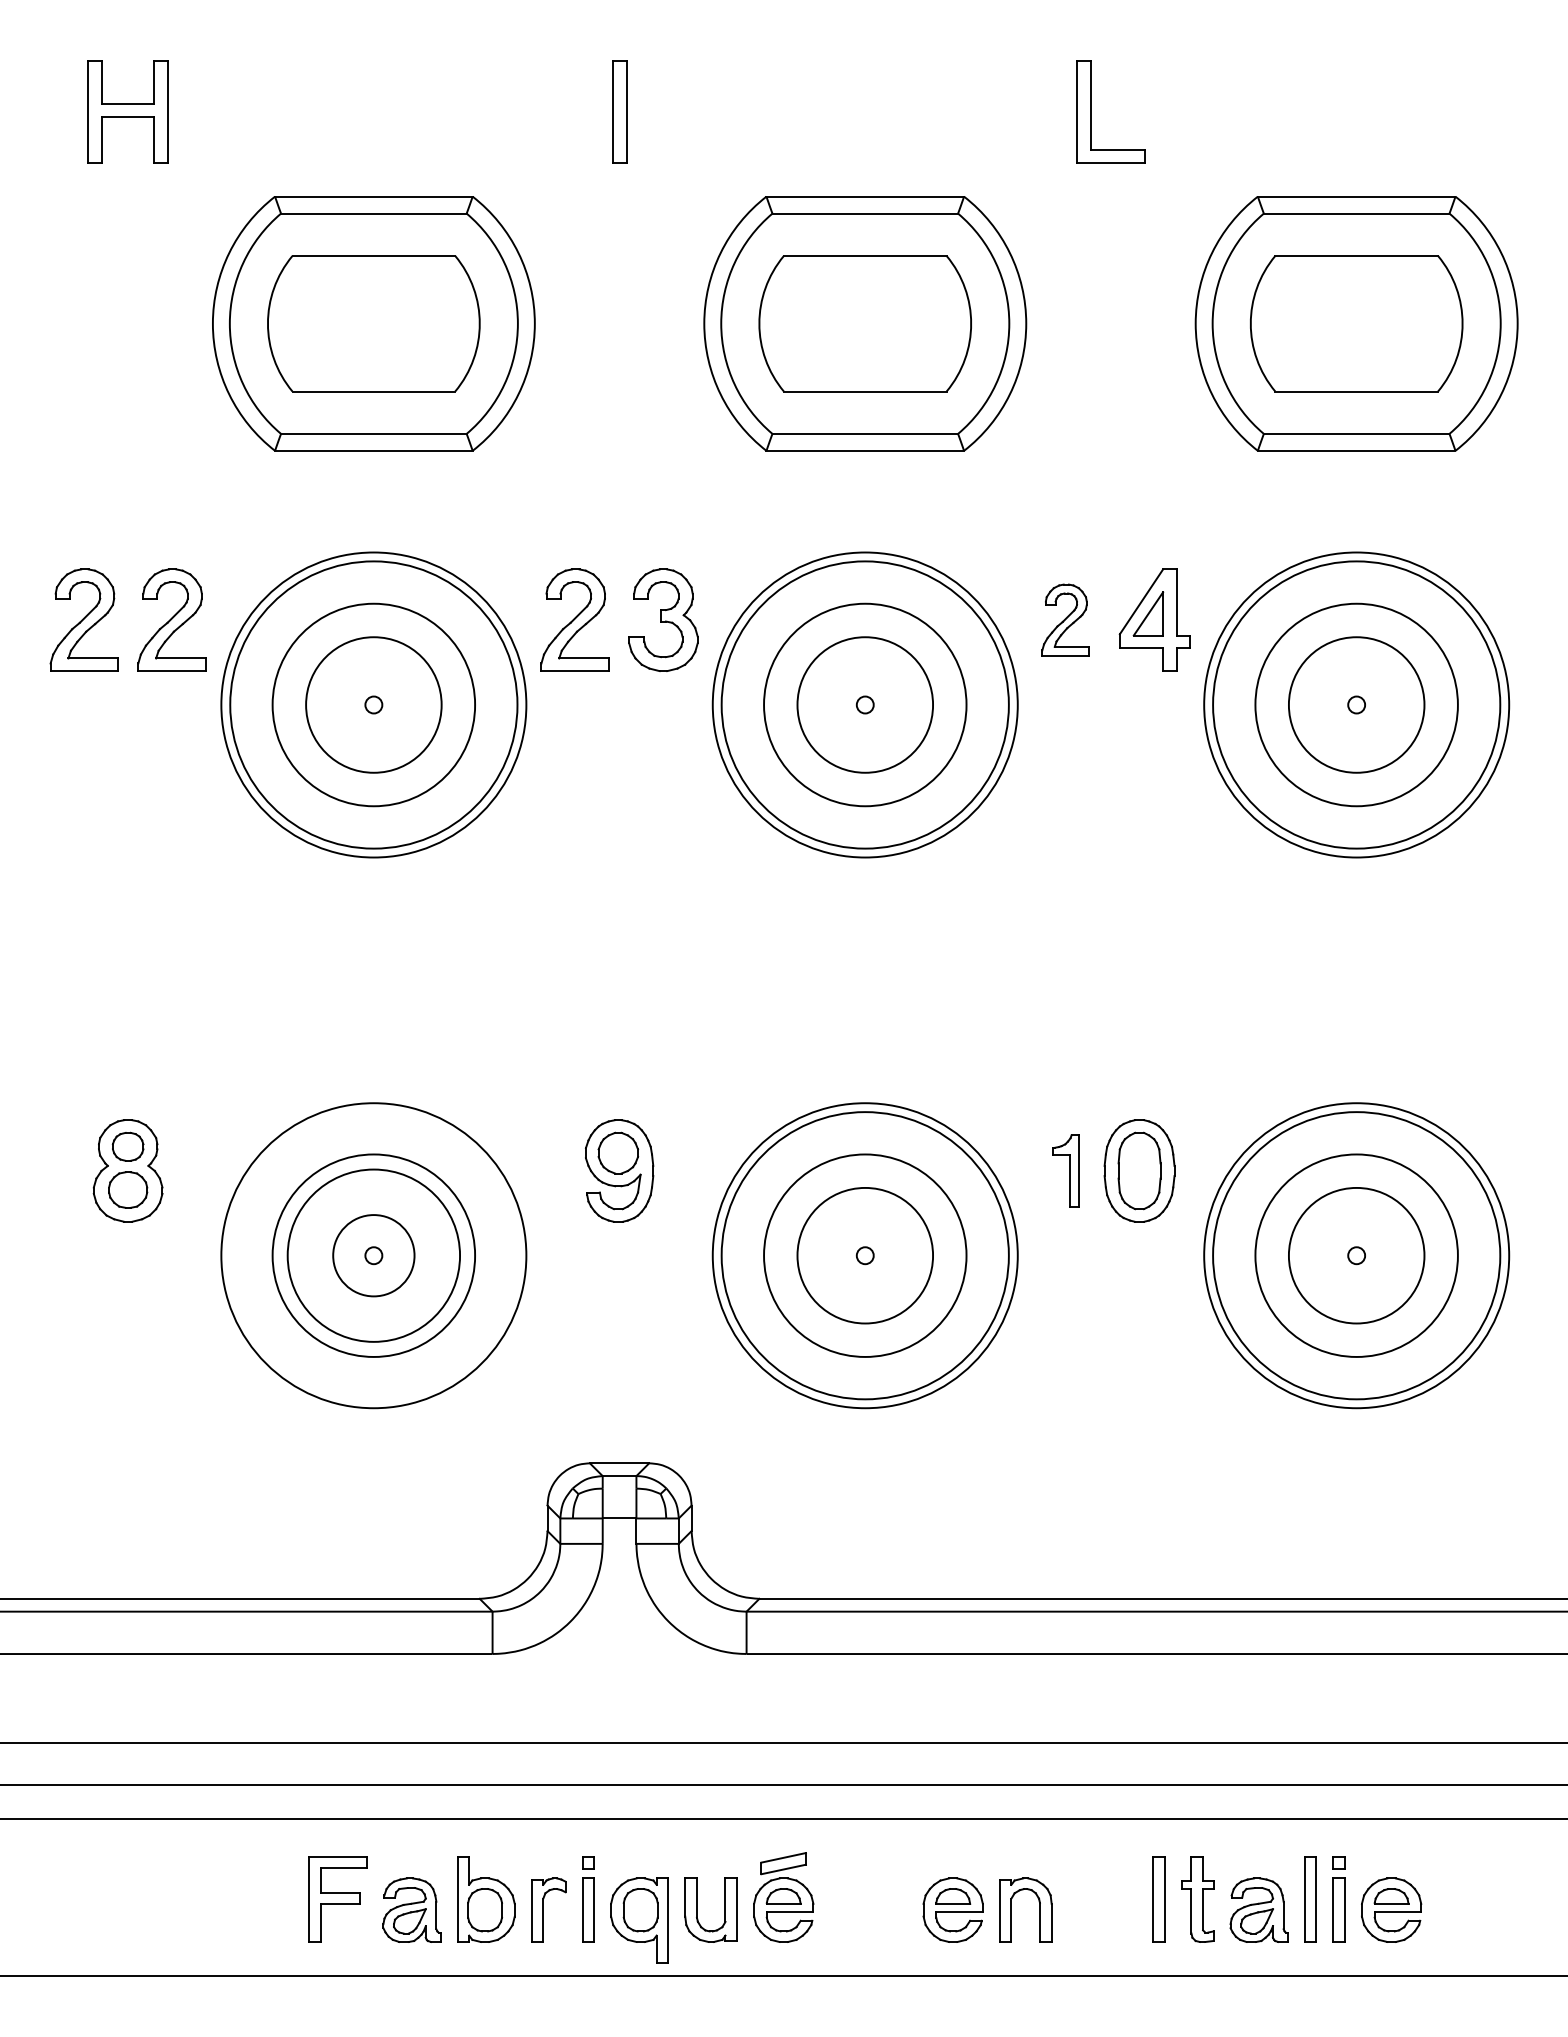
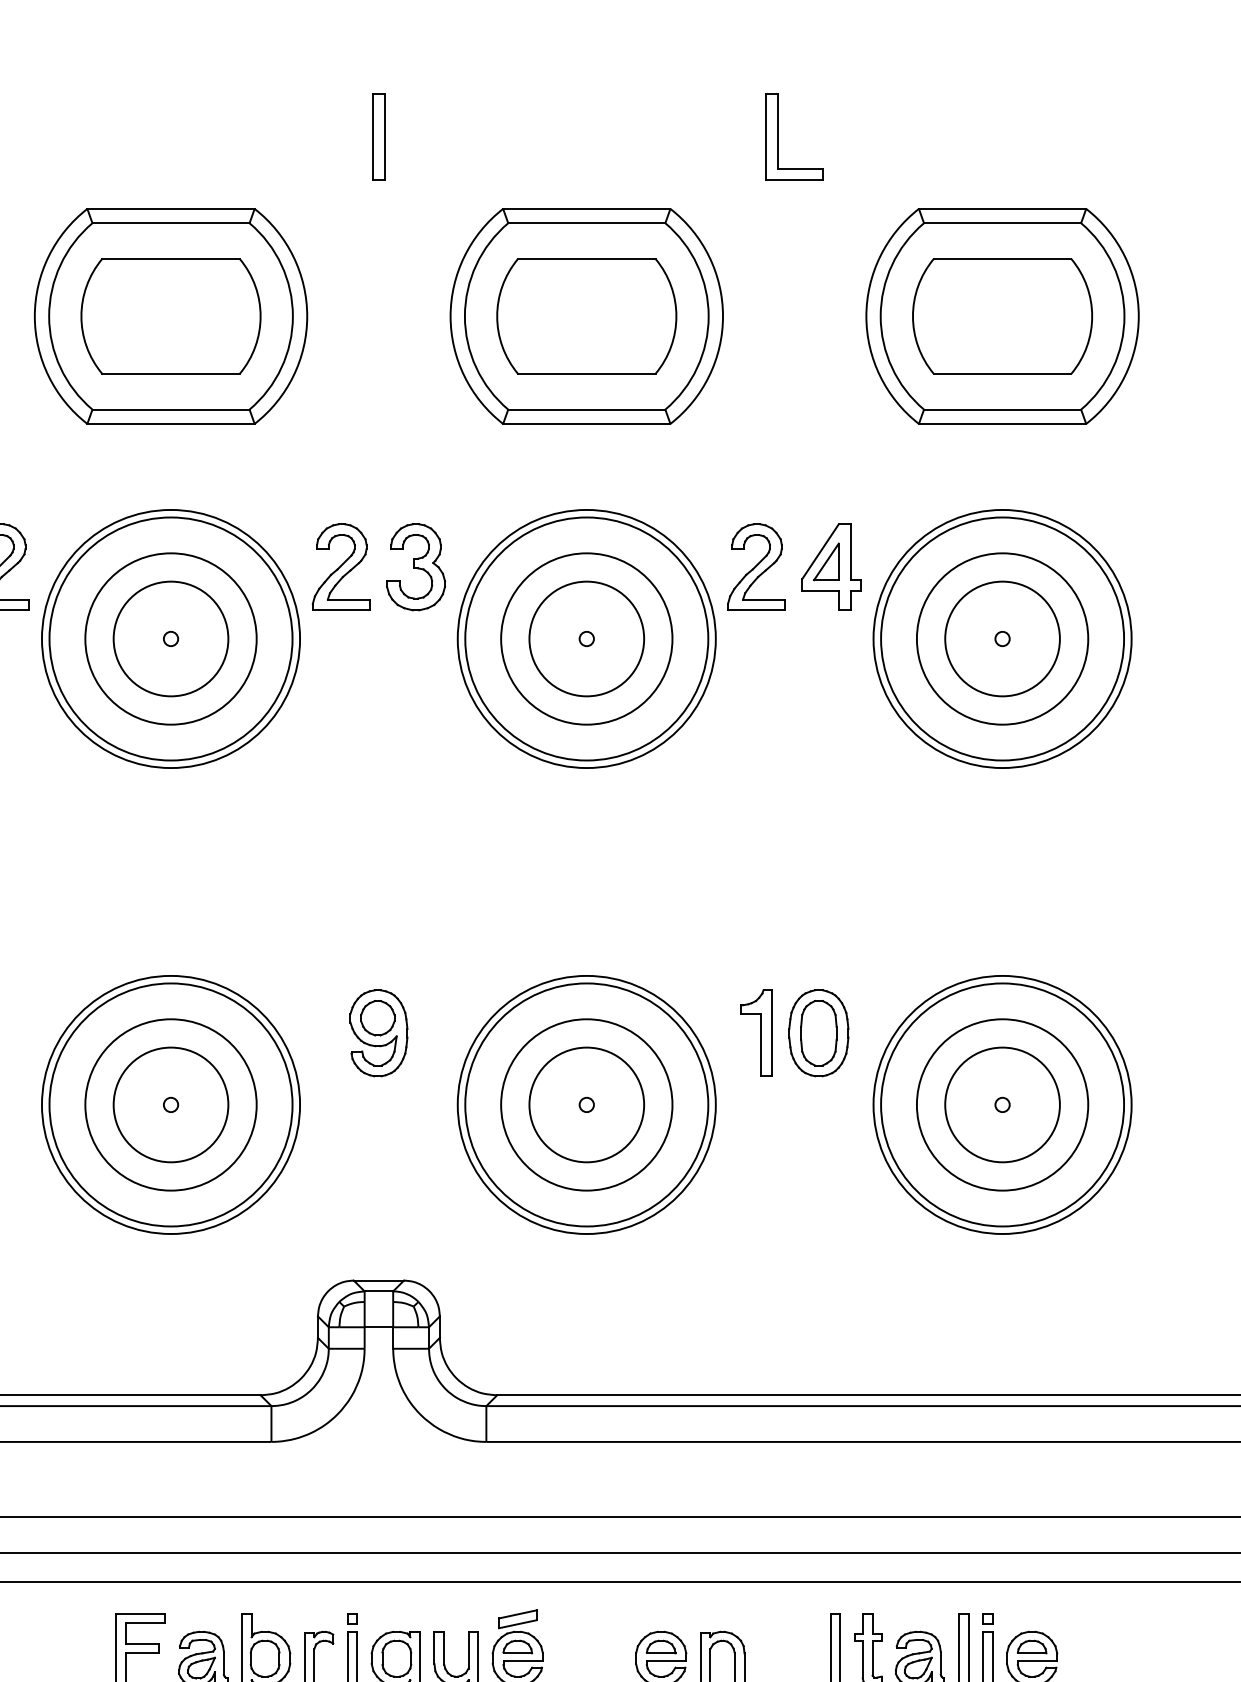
part: (1065, 619) -> (756, 566), size x1.43
part: (1065, 1170) -> (756, 1032), size x1.43
circle: (373, 1255) -> (170, 1104), size x1.67
circle: (373, 1255) -> (170, 1104), size x1.67

